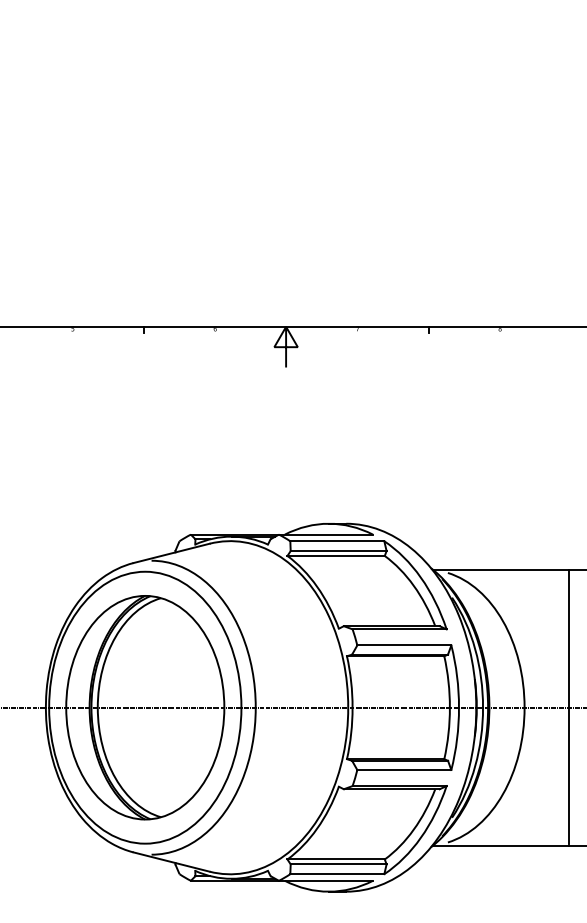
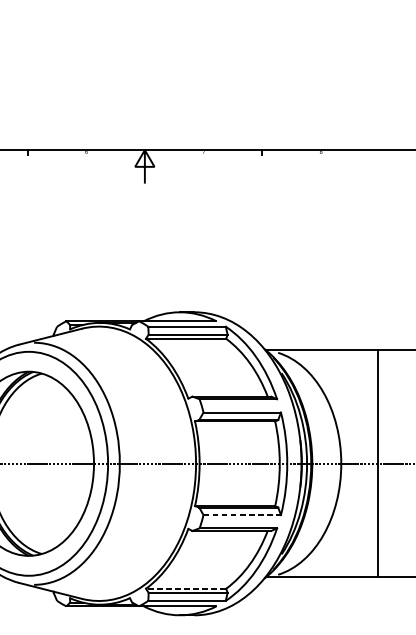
line: (404, 770) -> (242, 515), solid -> dashed
line: (336, 859) -> (186, 588), solid -> dashed

